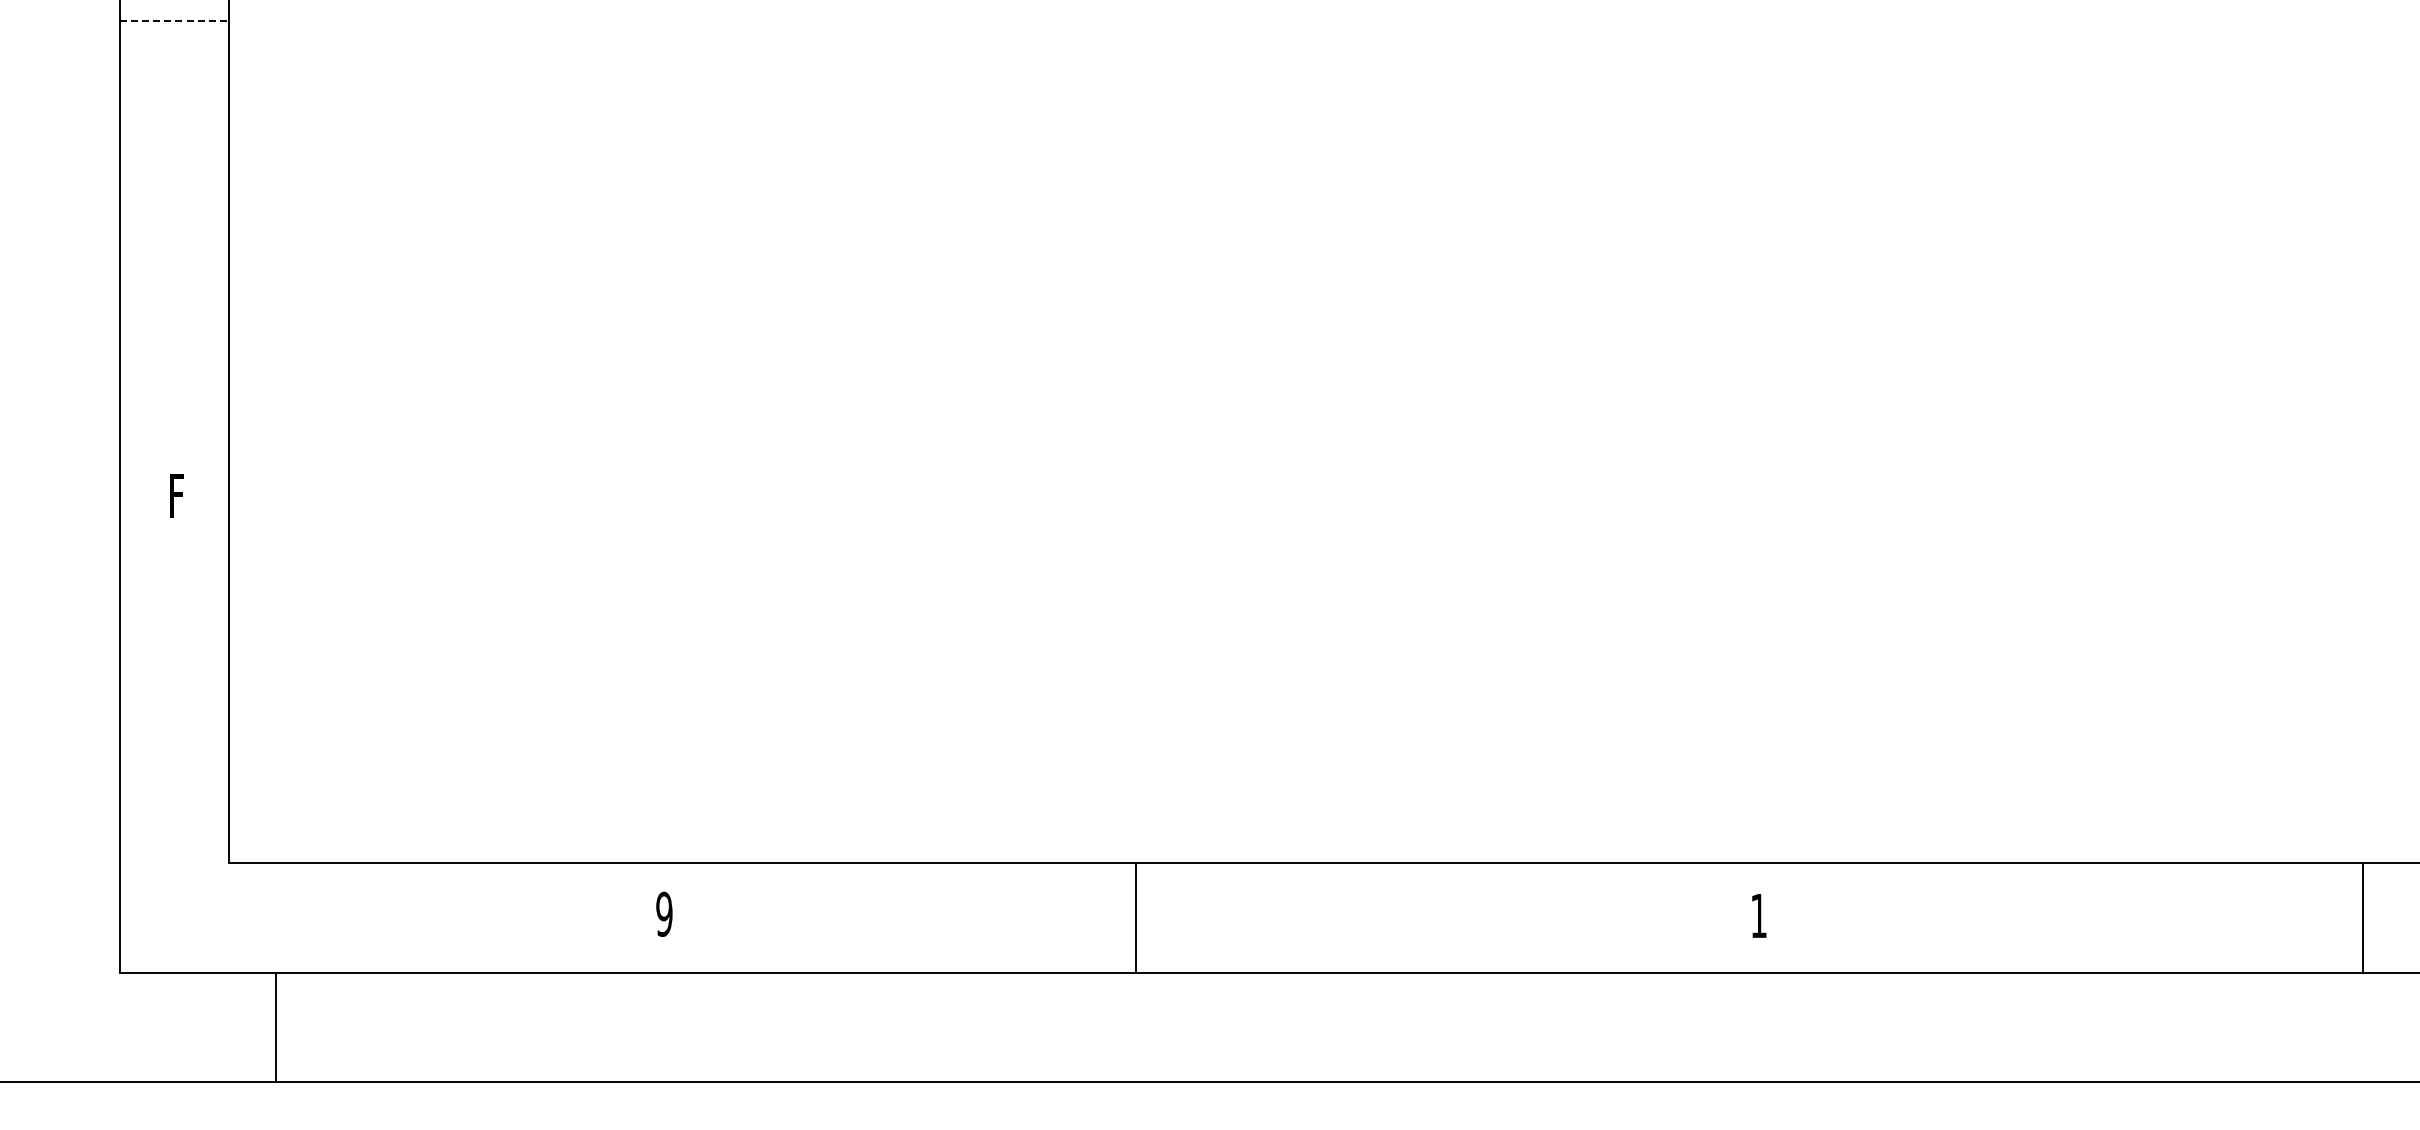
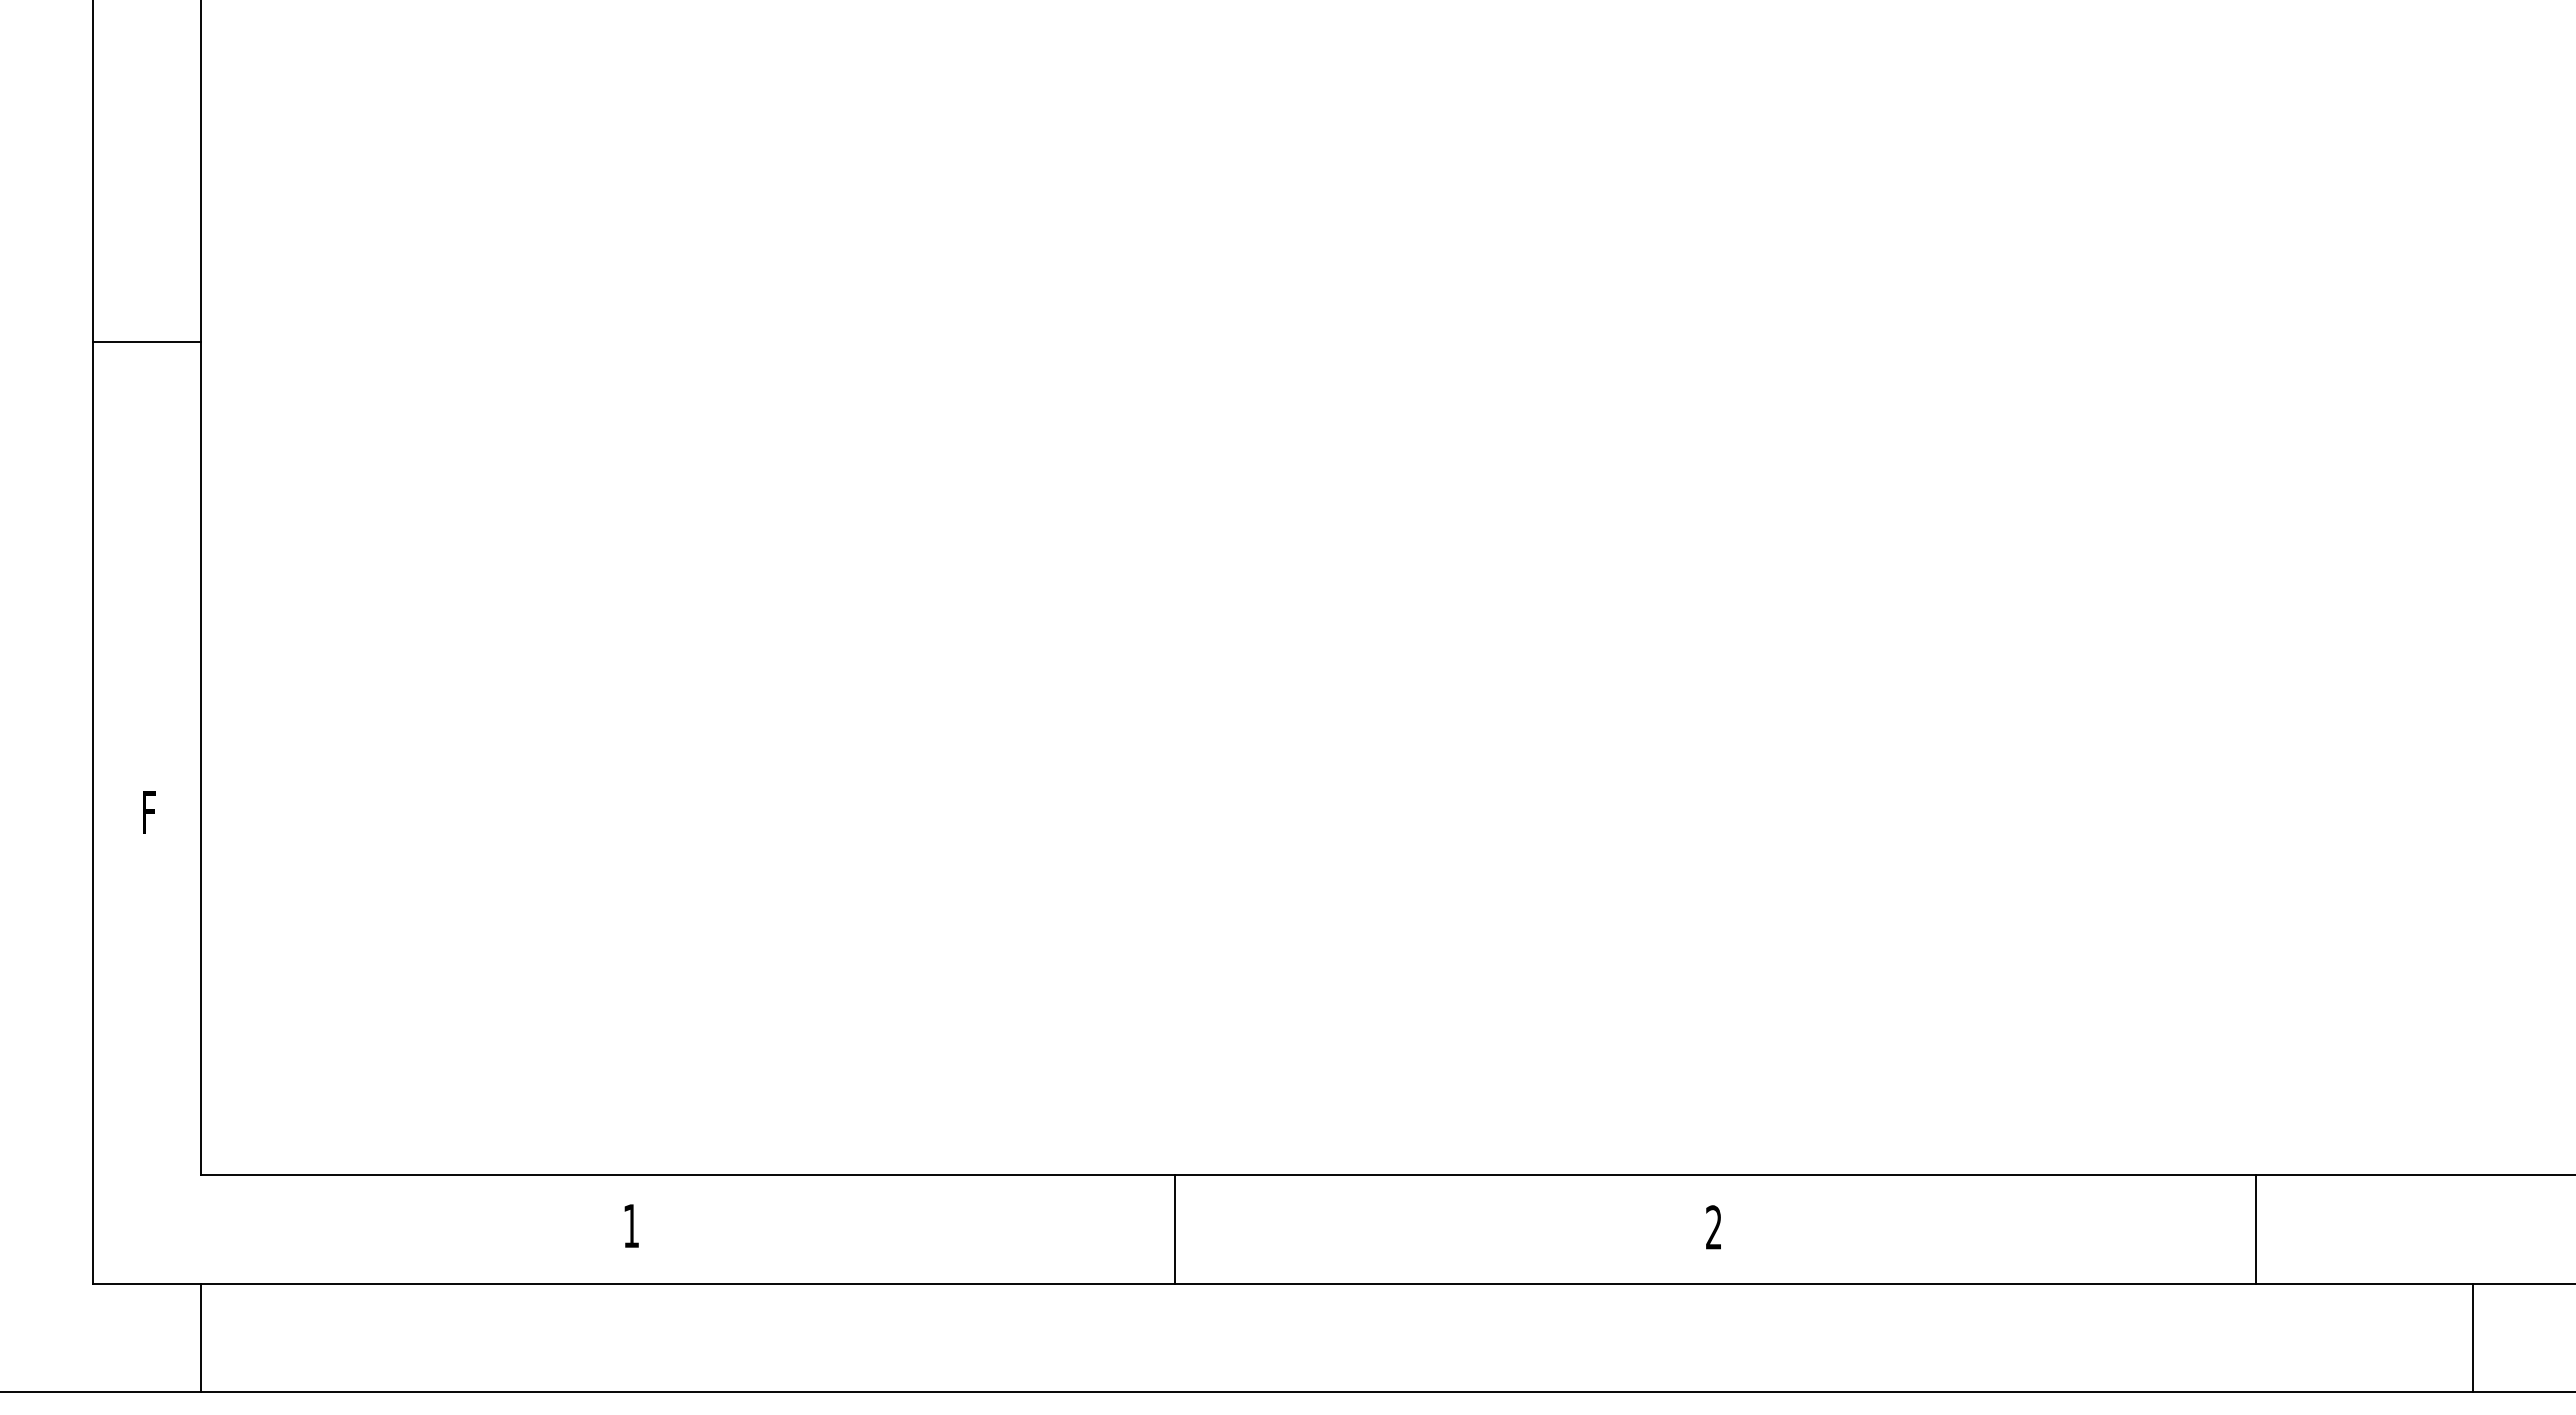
line: (175, 21) -> (147, 342), dashed -> solid
text: (664, 913) -> (631, 1225), 9 -> 1
text: (1758, 915) -> (1713, 1227), 1 -> 2
line: (1135, 917) -> (1174, 1229), moved
line: (2363, 917) -> (2256, 1229), moved
line: (275, 1027) -> (200, 1337), moved

